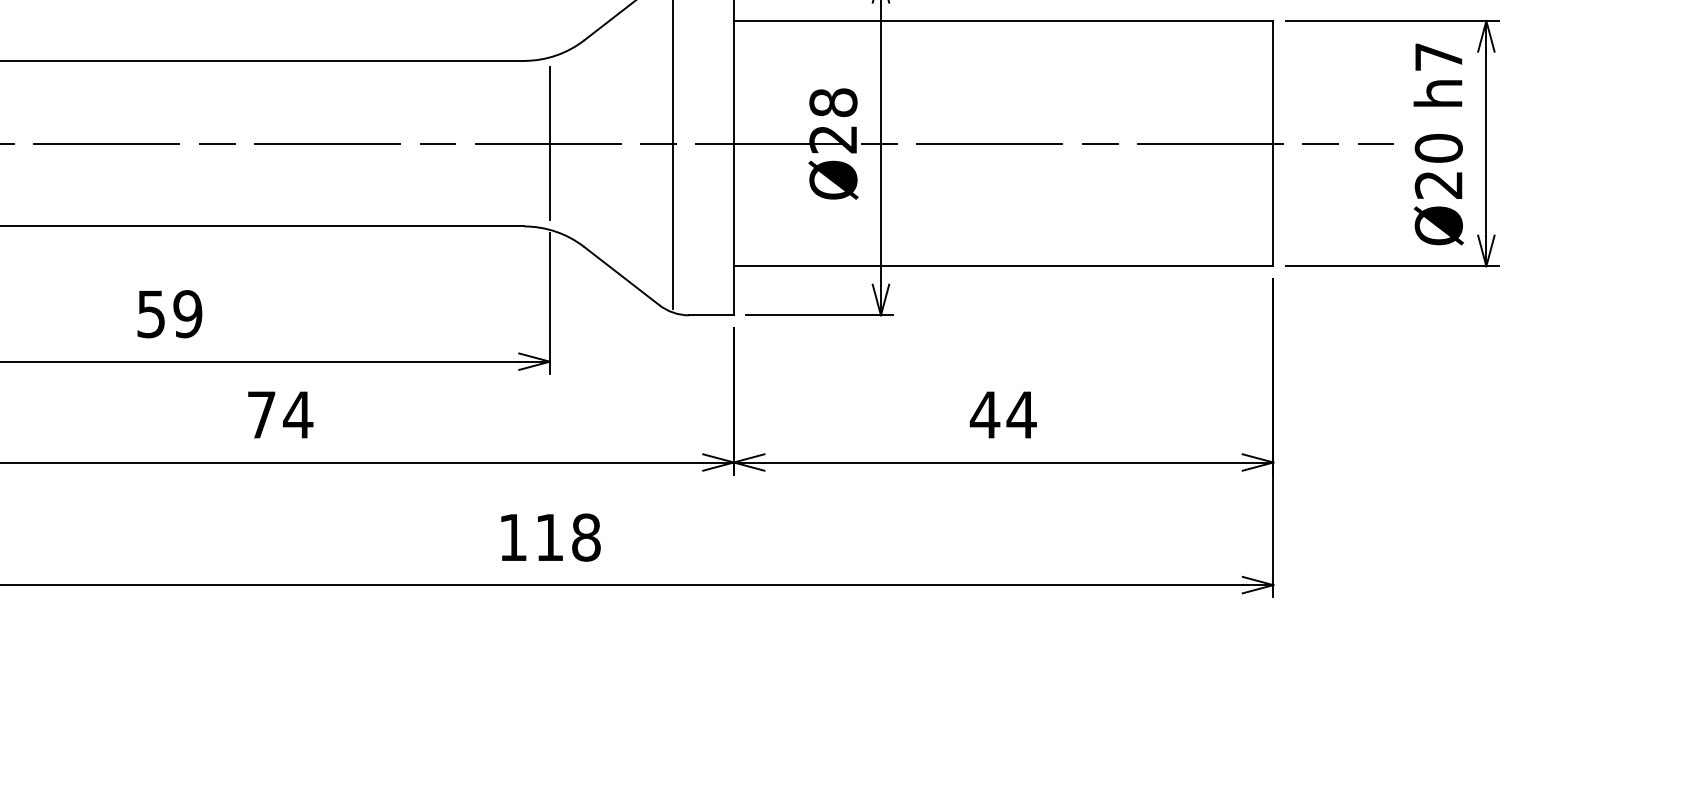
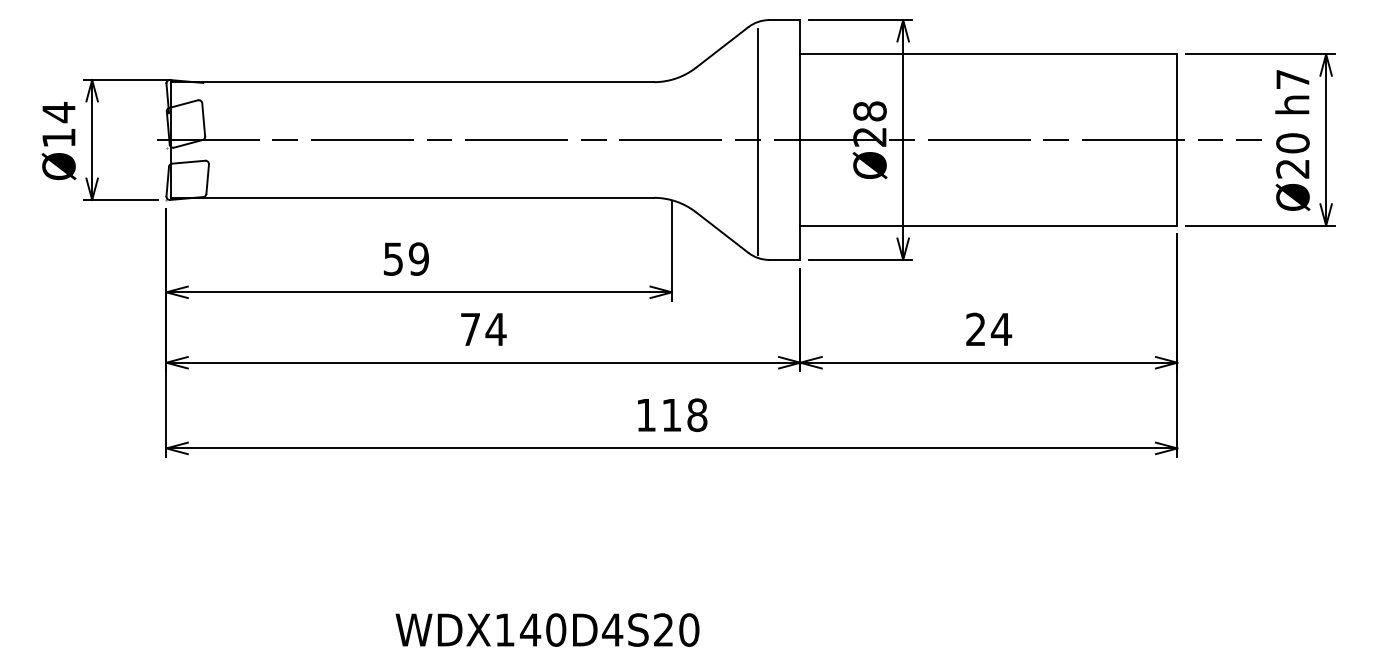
line: (549, 142) -> (671, 139), removed
text: (984, 413) -> (975, 328), 44 -> 24

